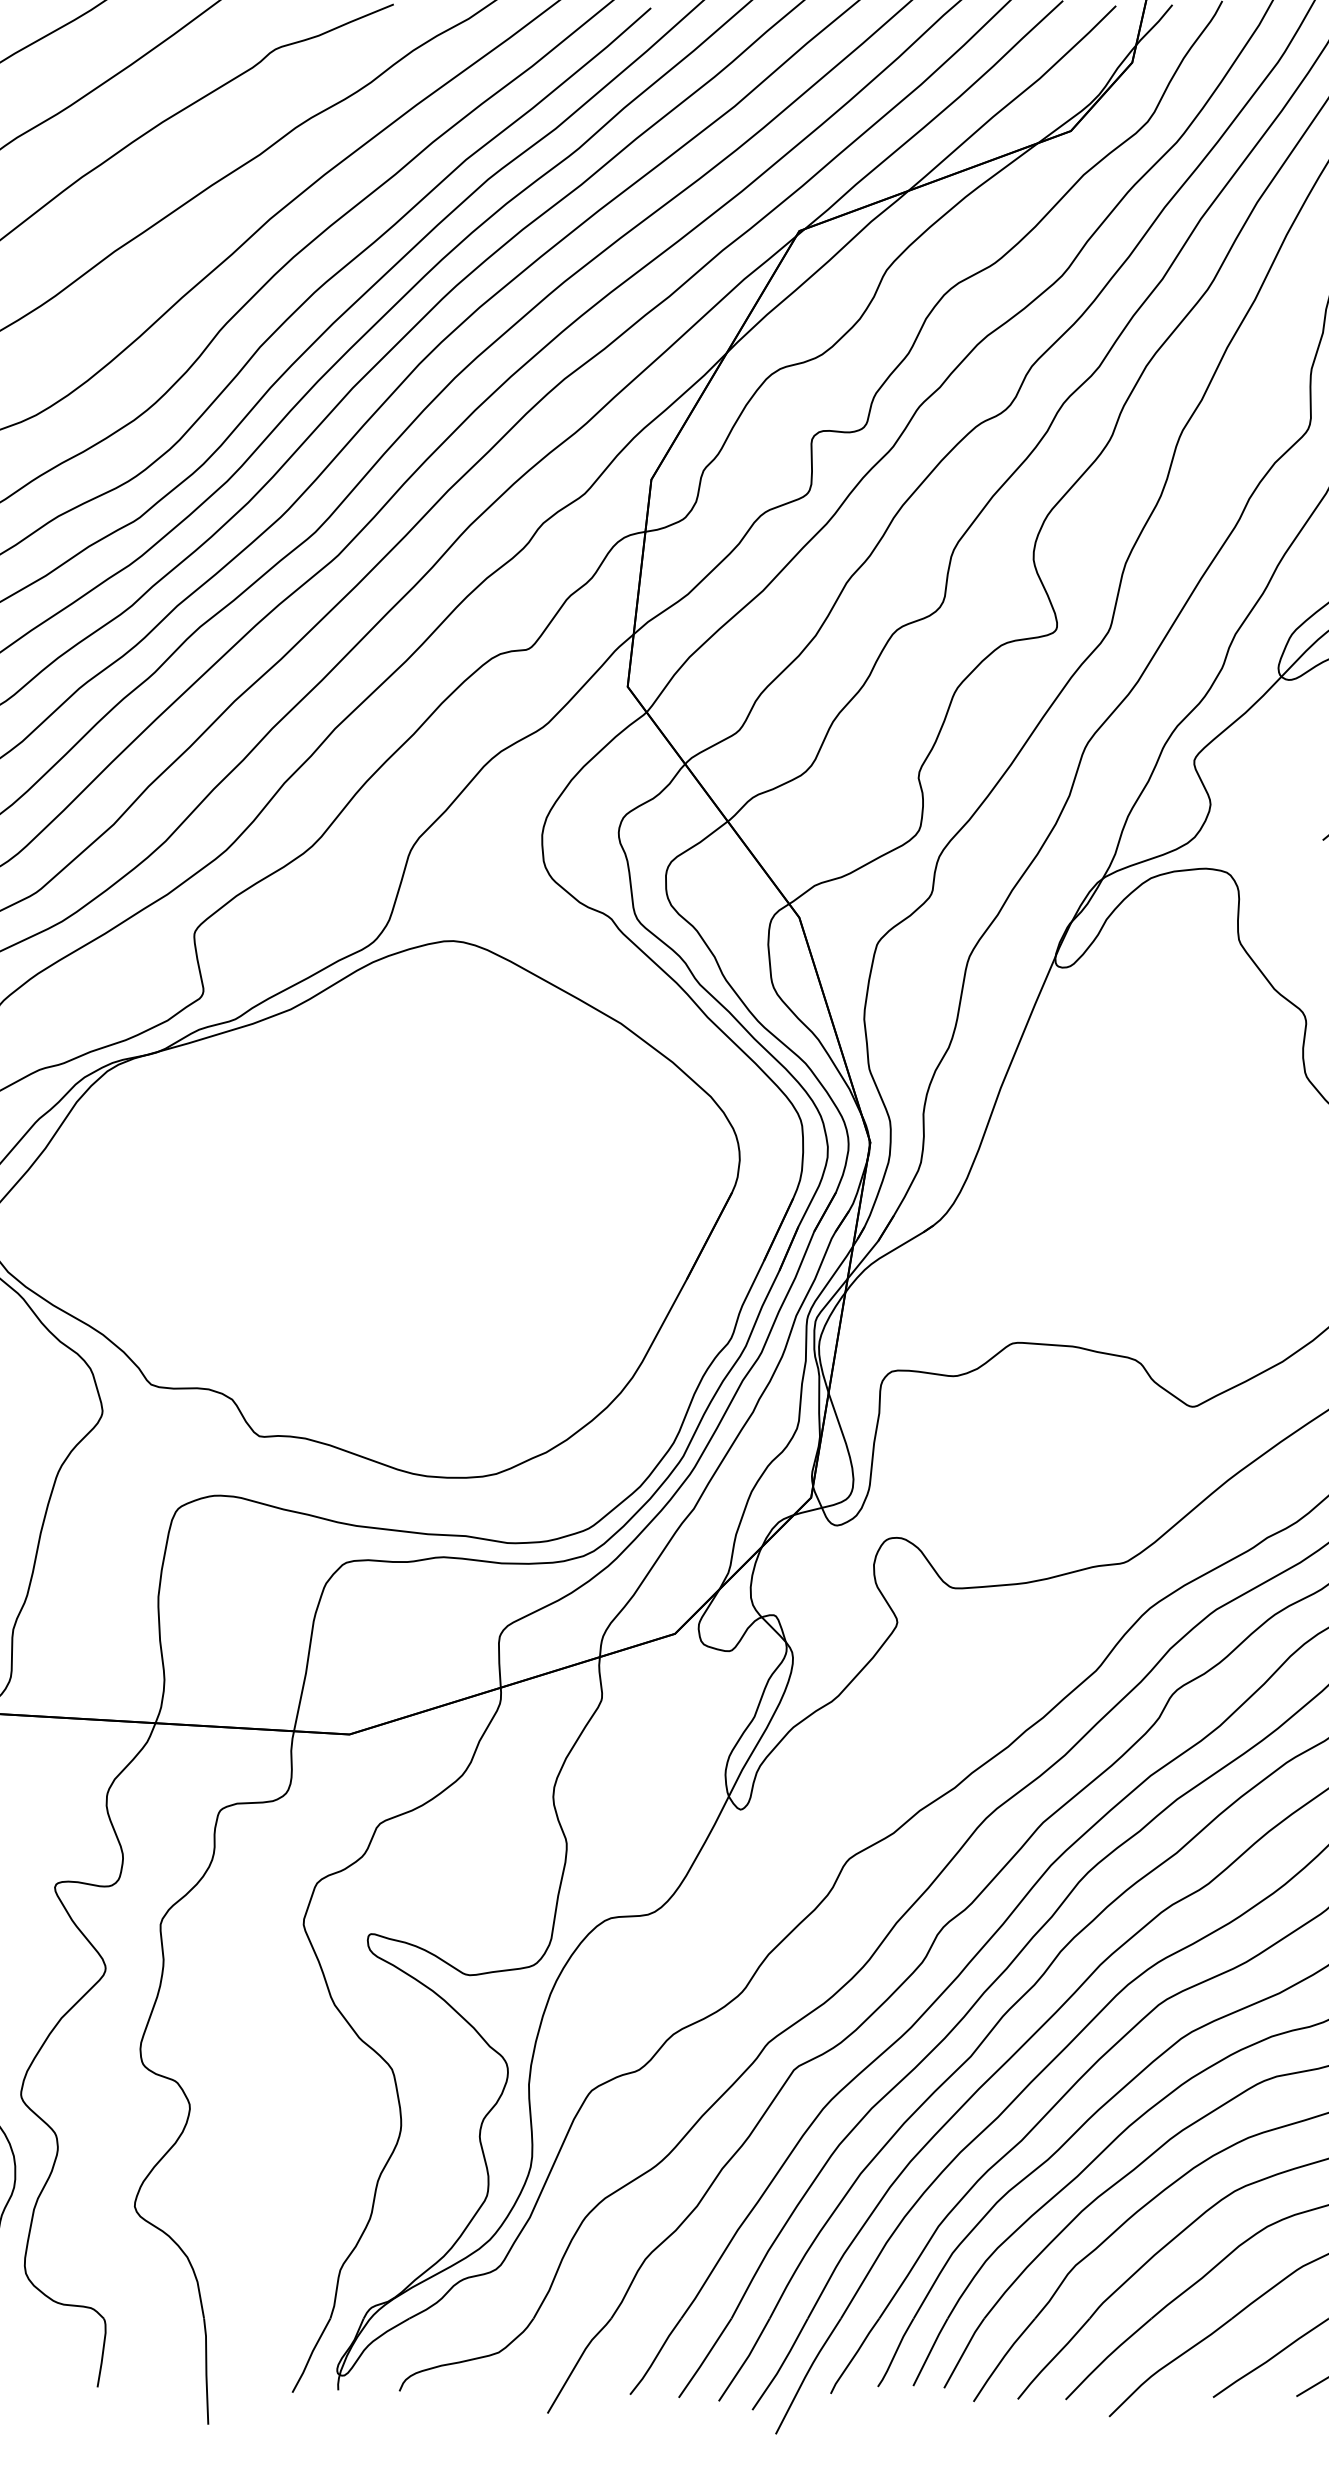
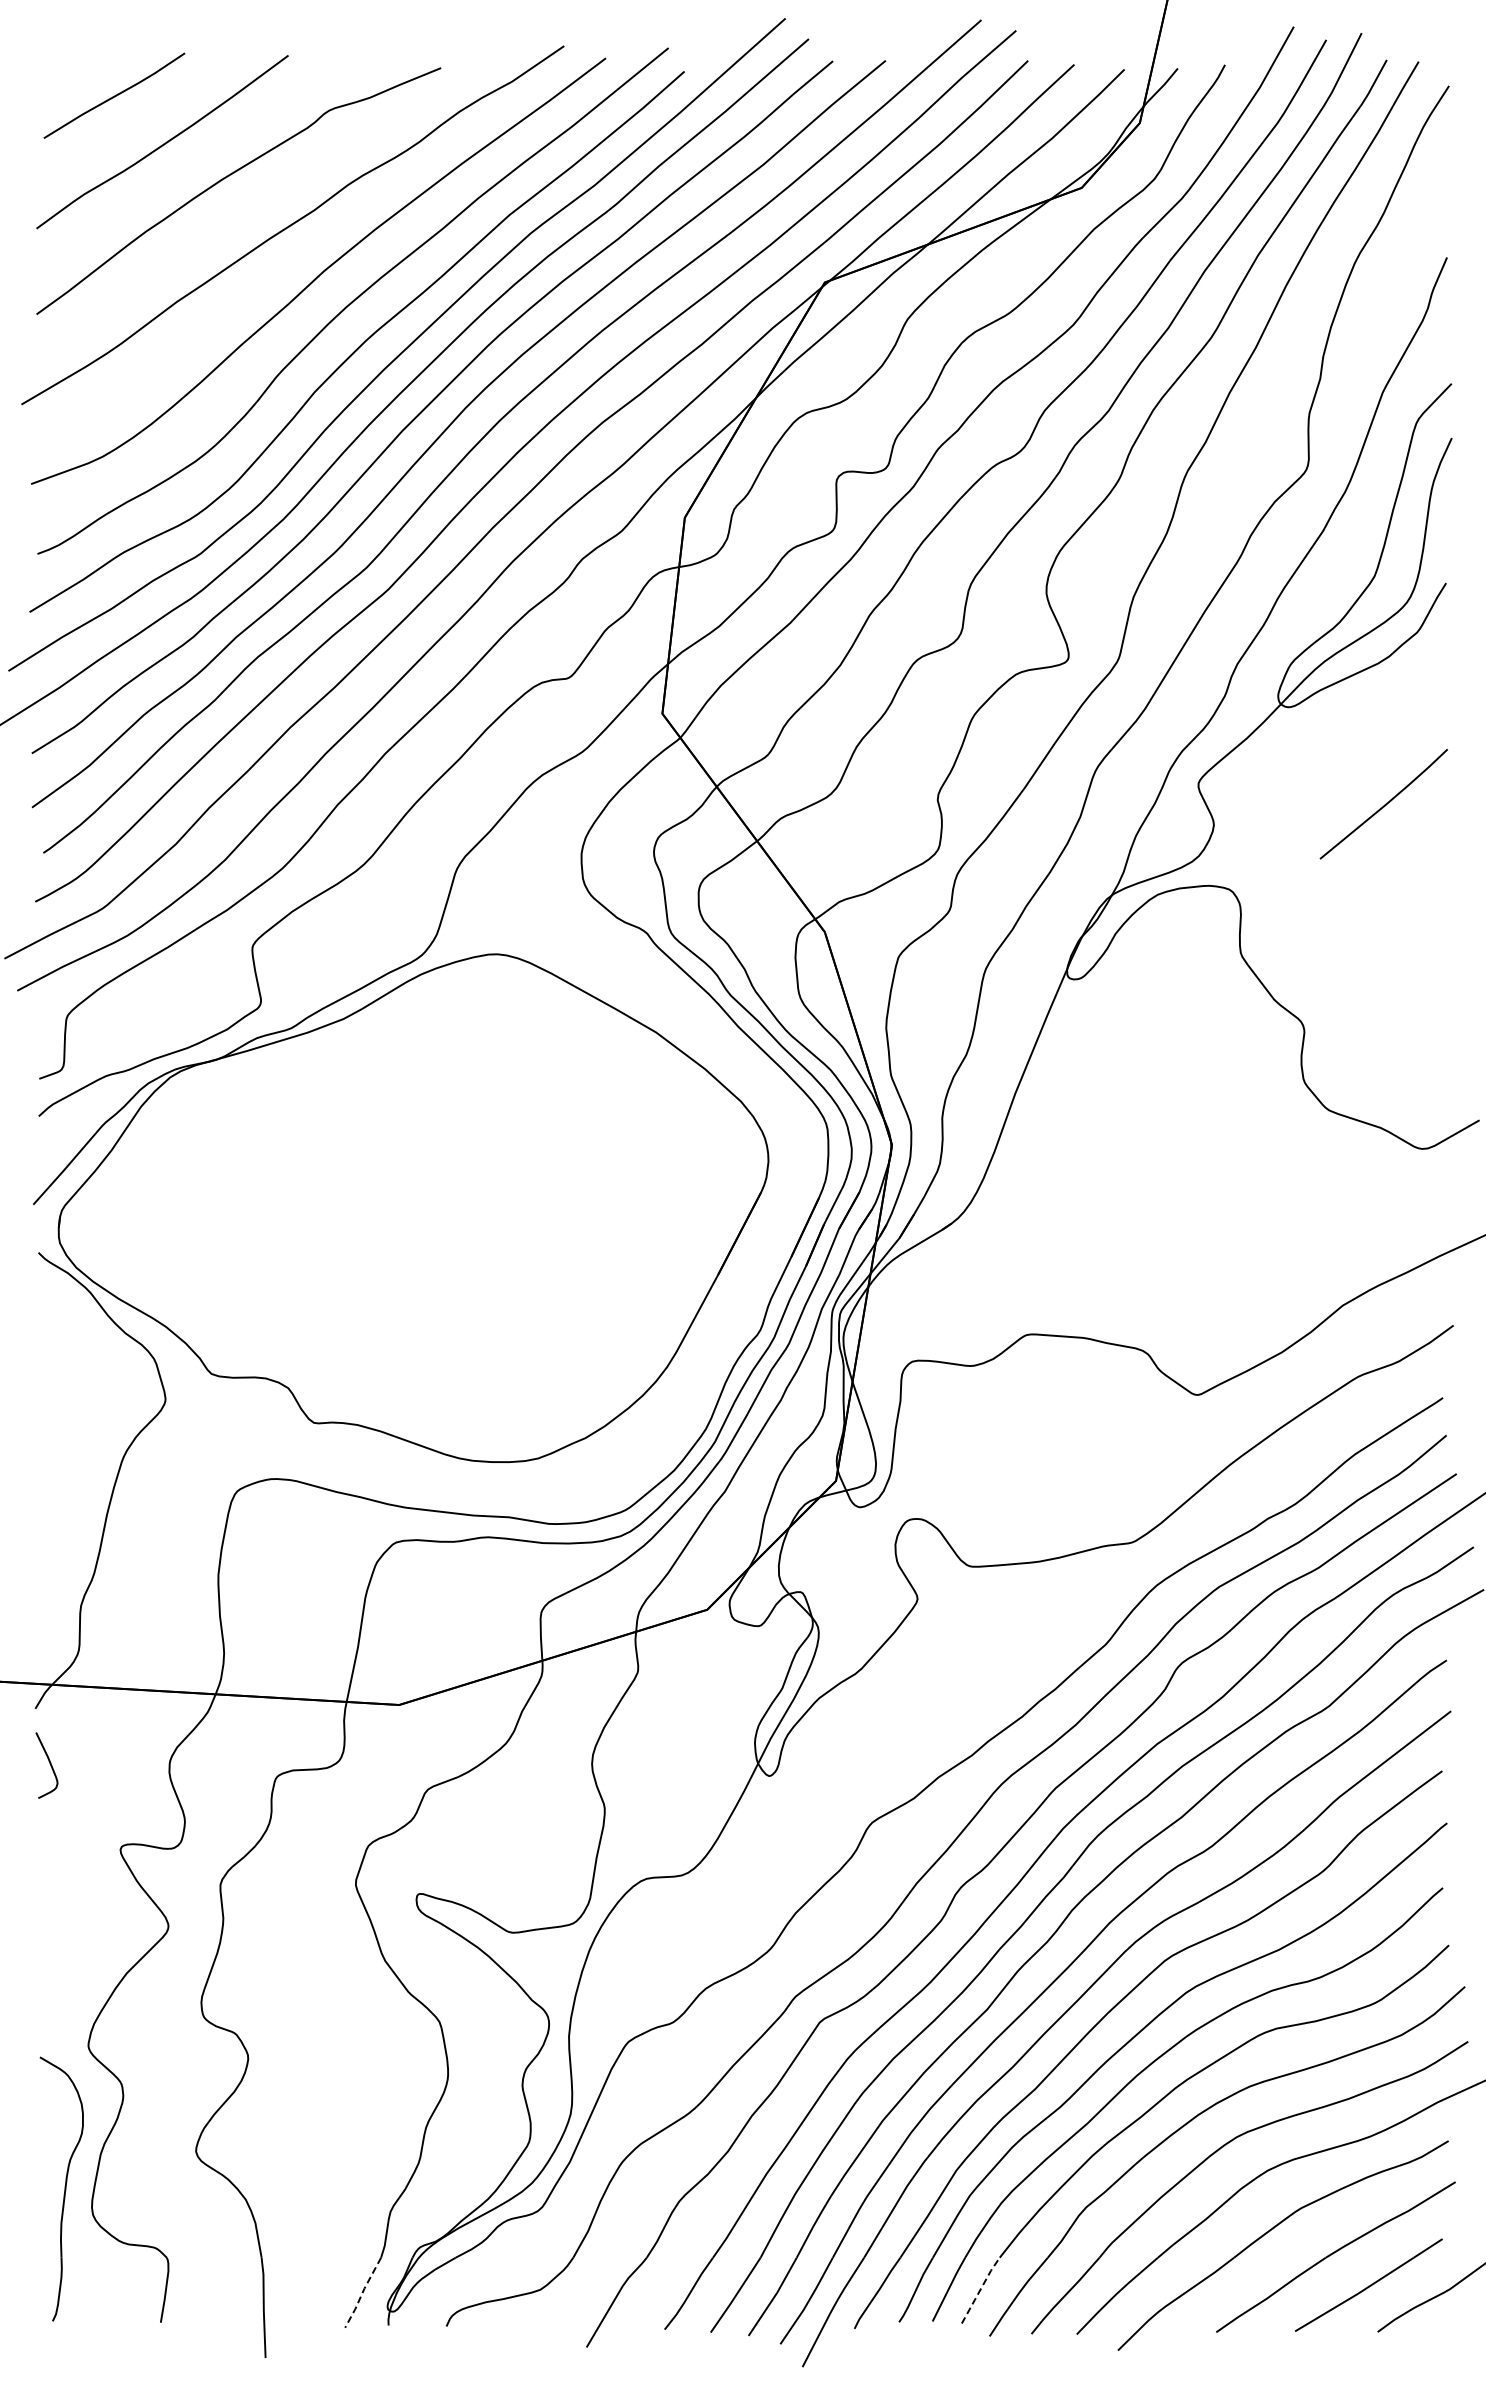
line: (963, 2352) -> (980, 2289), solid -> dashed
line: (310, 2355) -> (362, 2292), solid -> dashed

